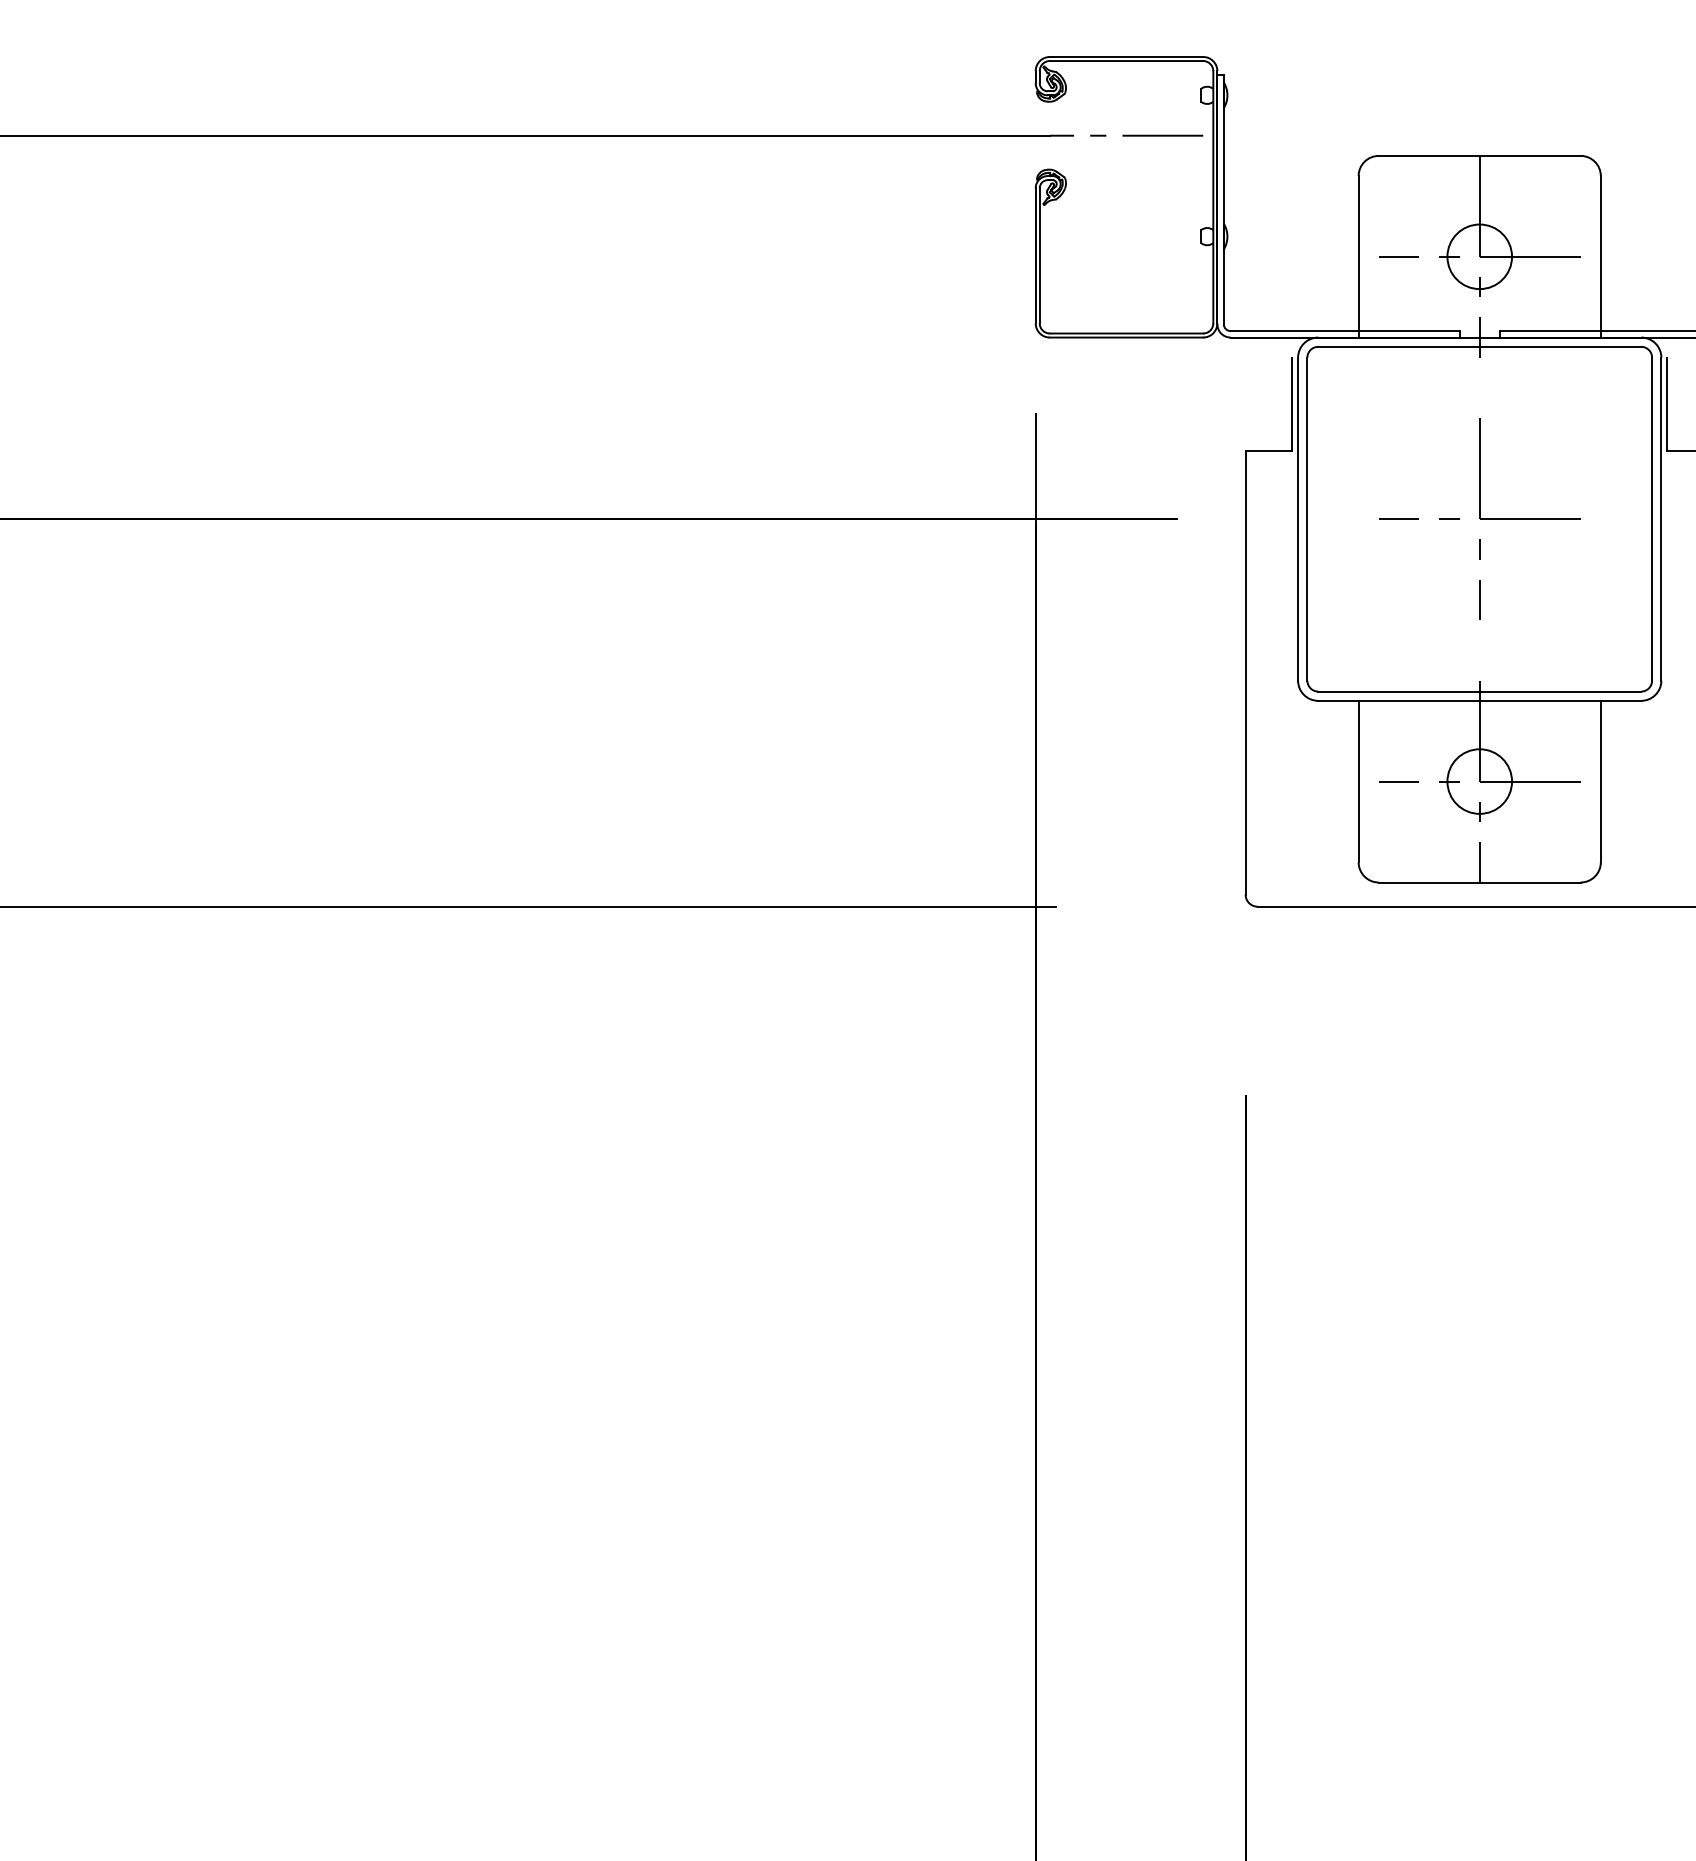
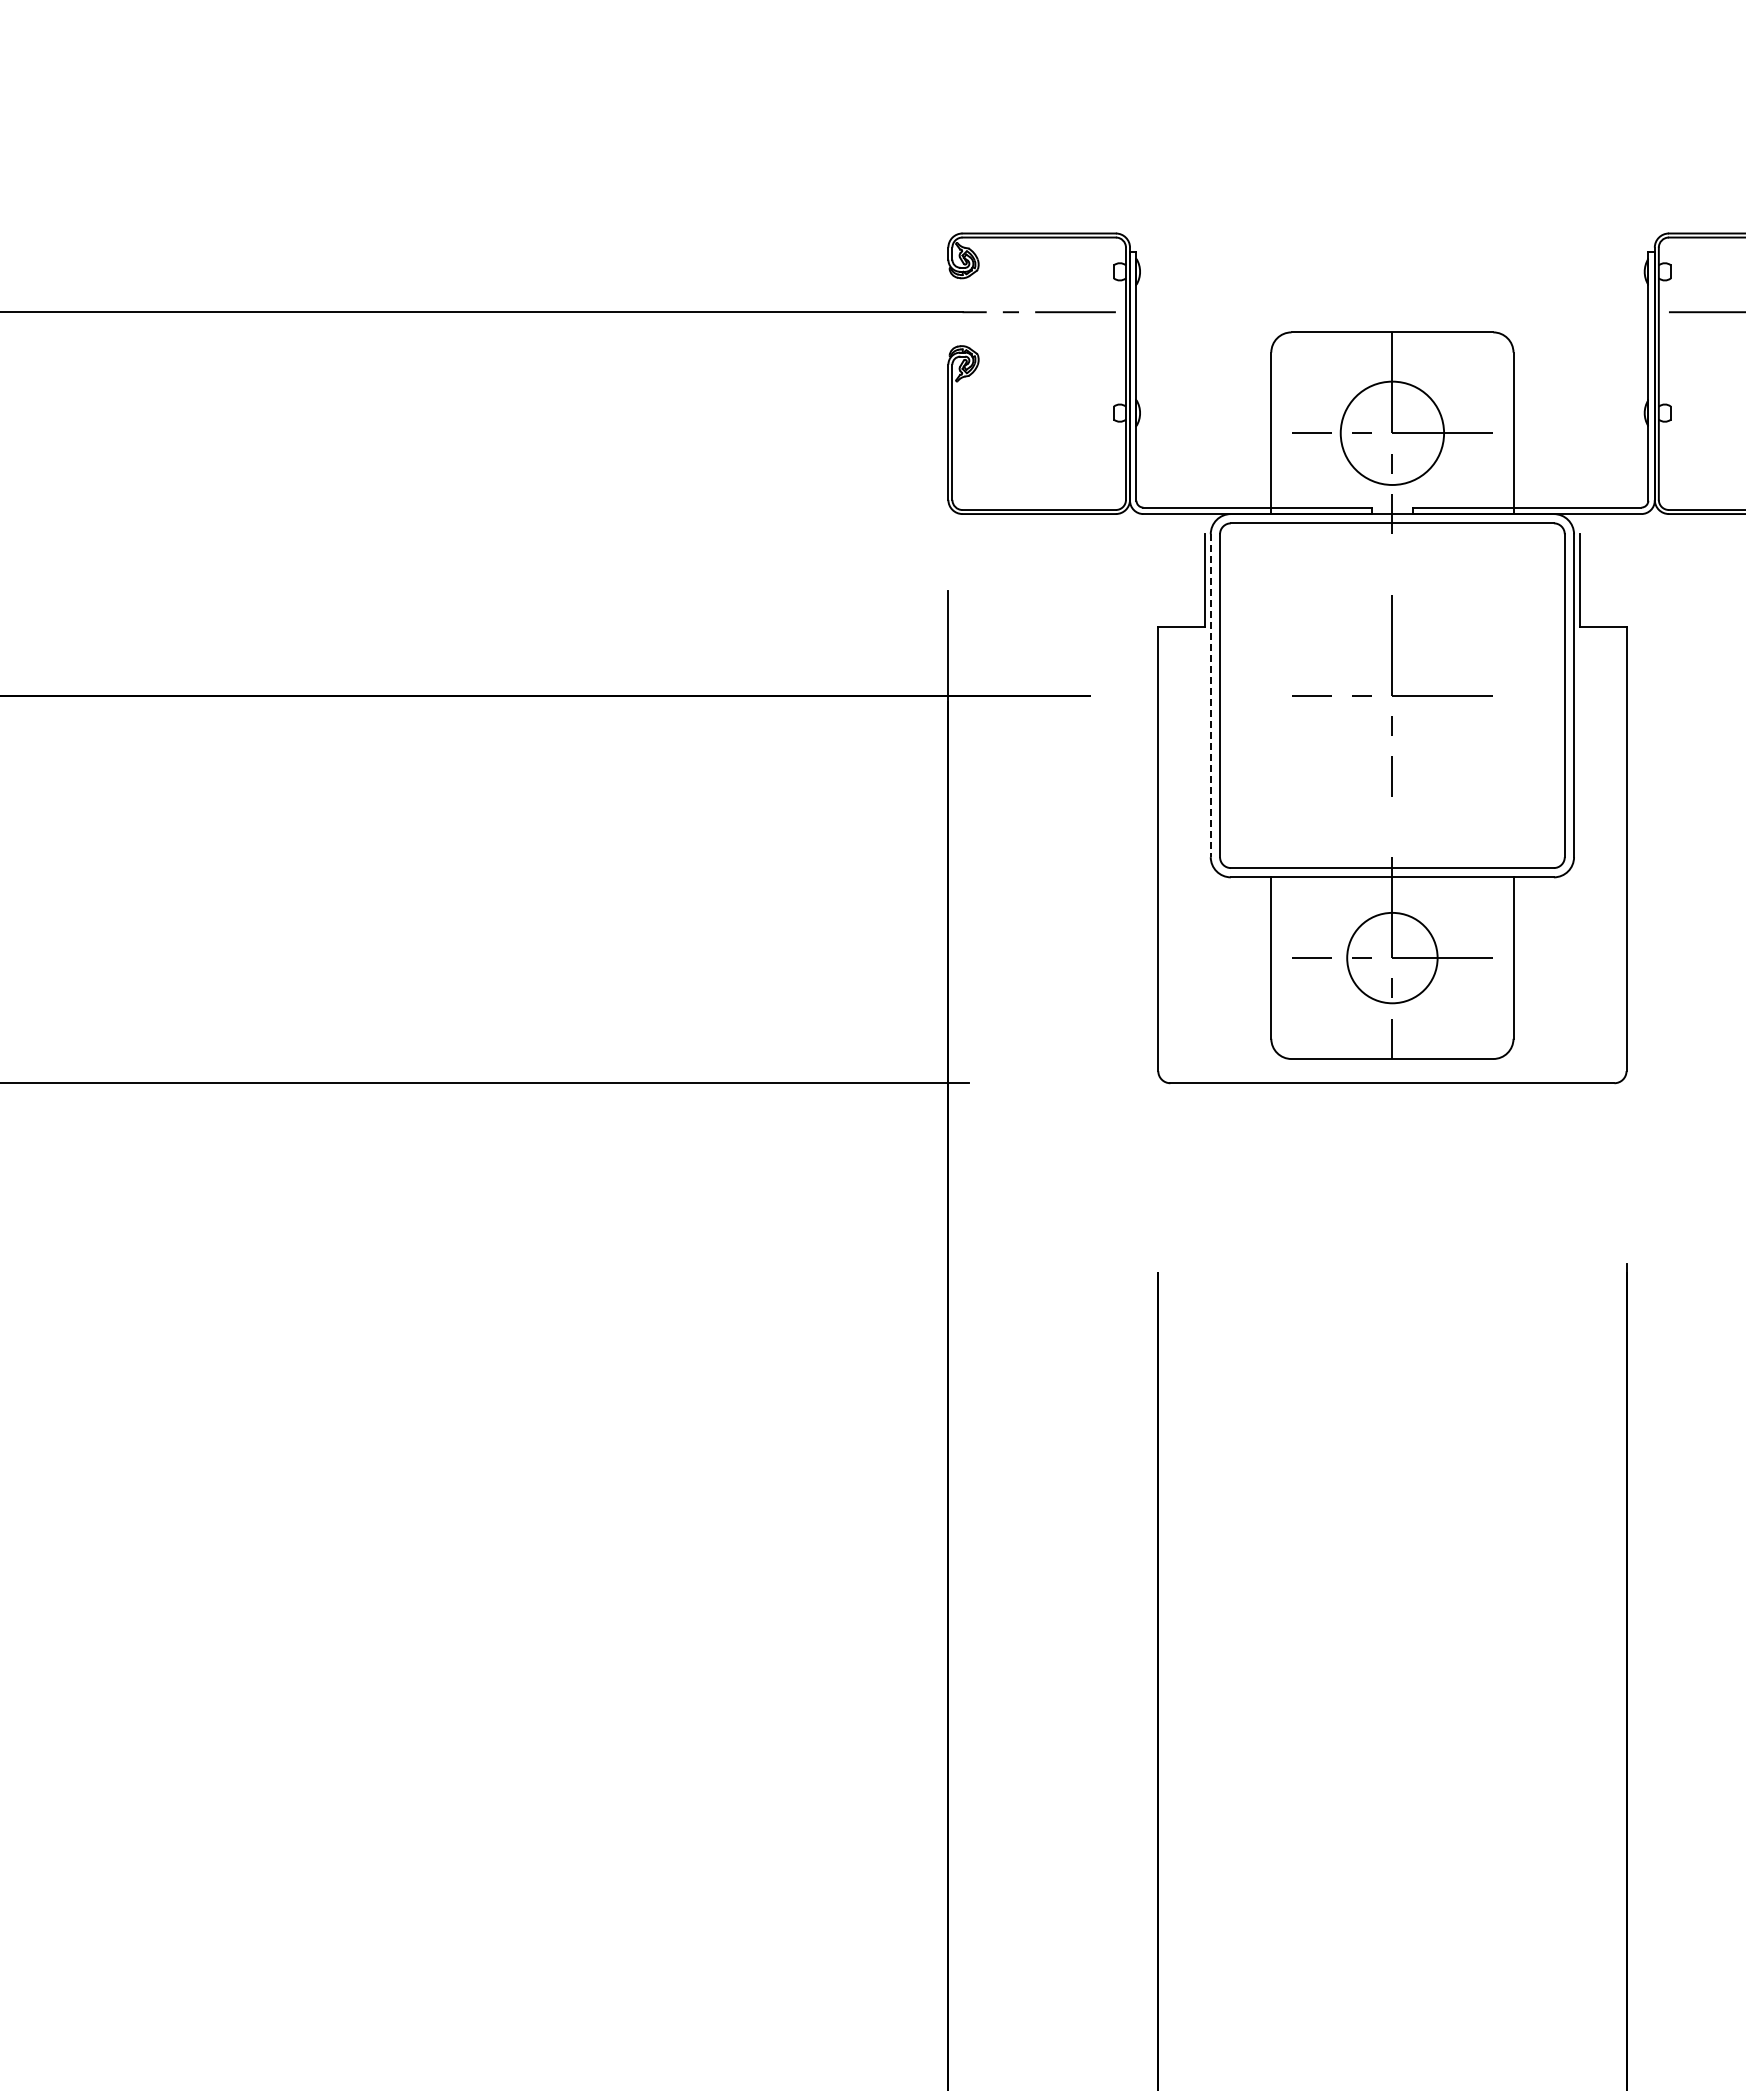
circle: (1479, 257) -> (1392, 433), size x1.6
line: (1297, 520) -> (1210, 696), solid -> dashed
circle: (1479, 781) -> (1392, 957), size x1.4

